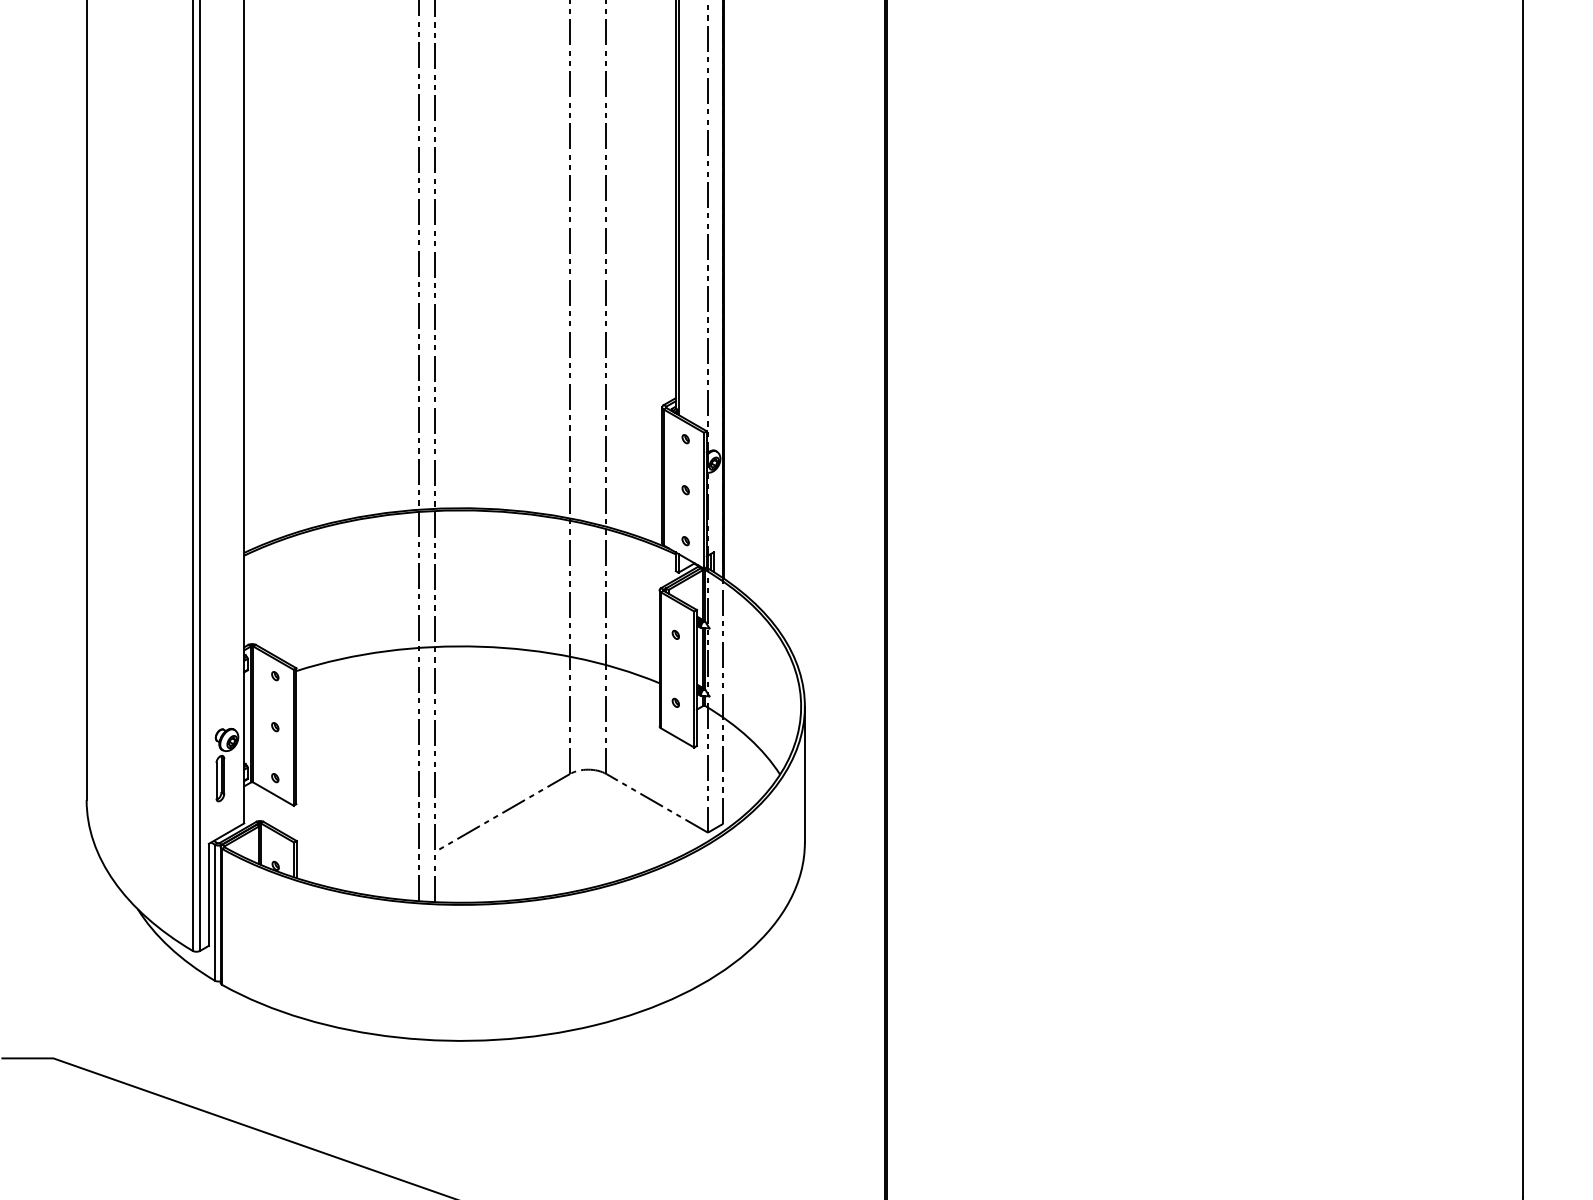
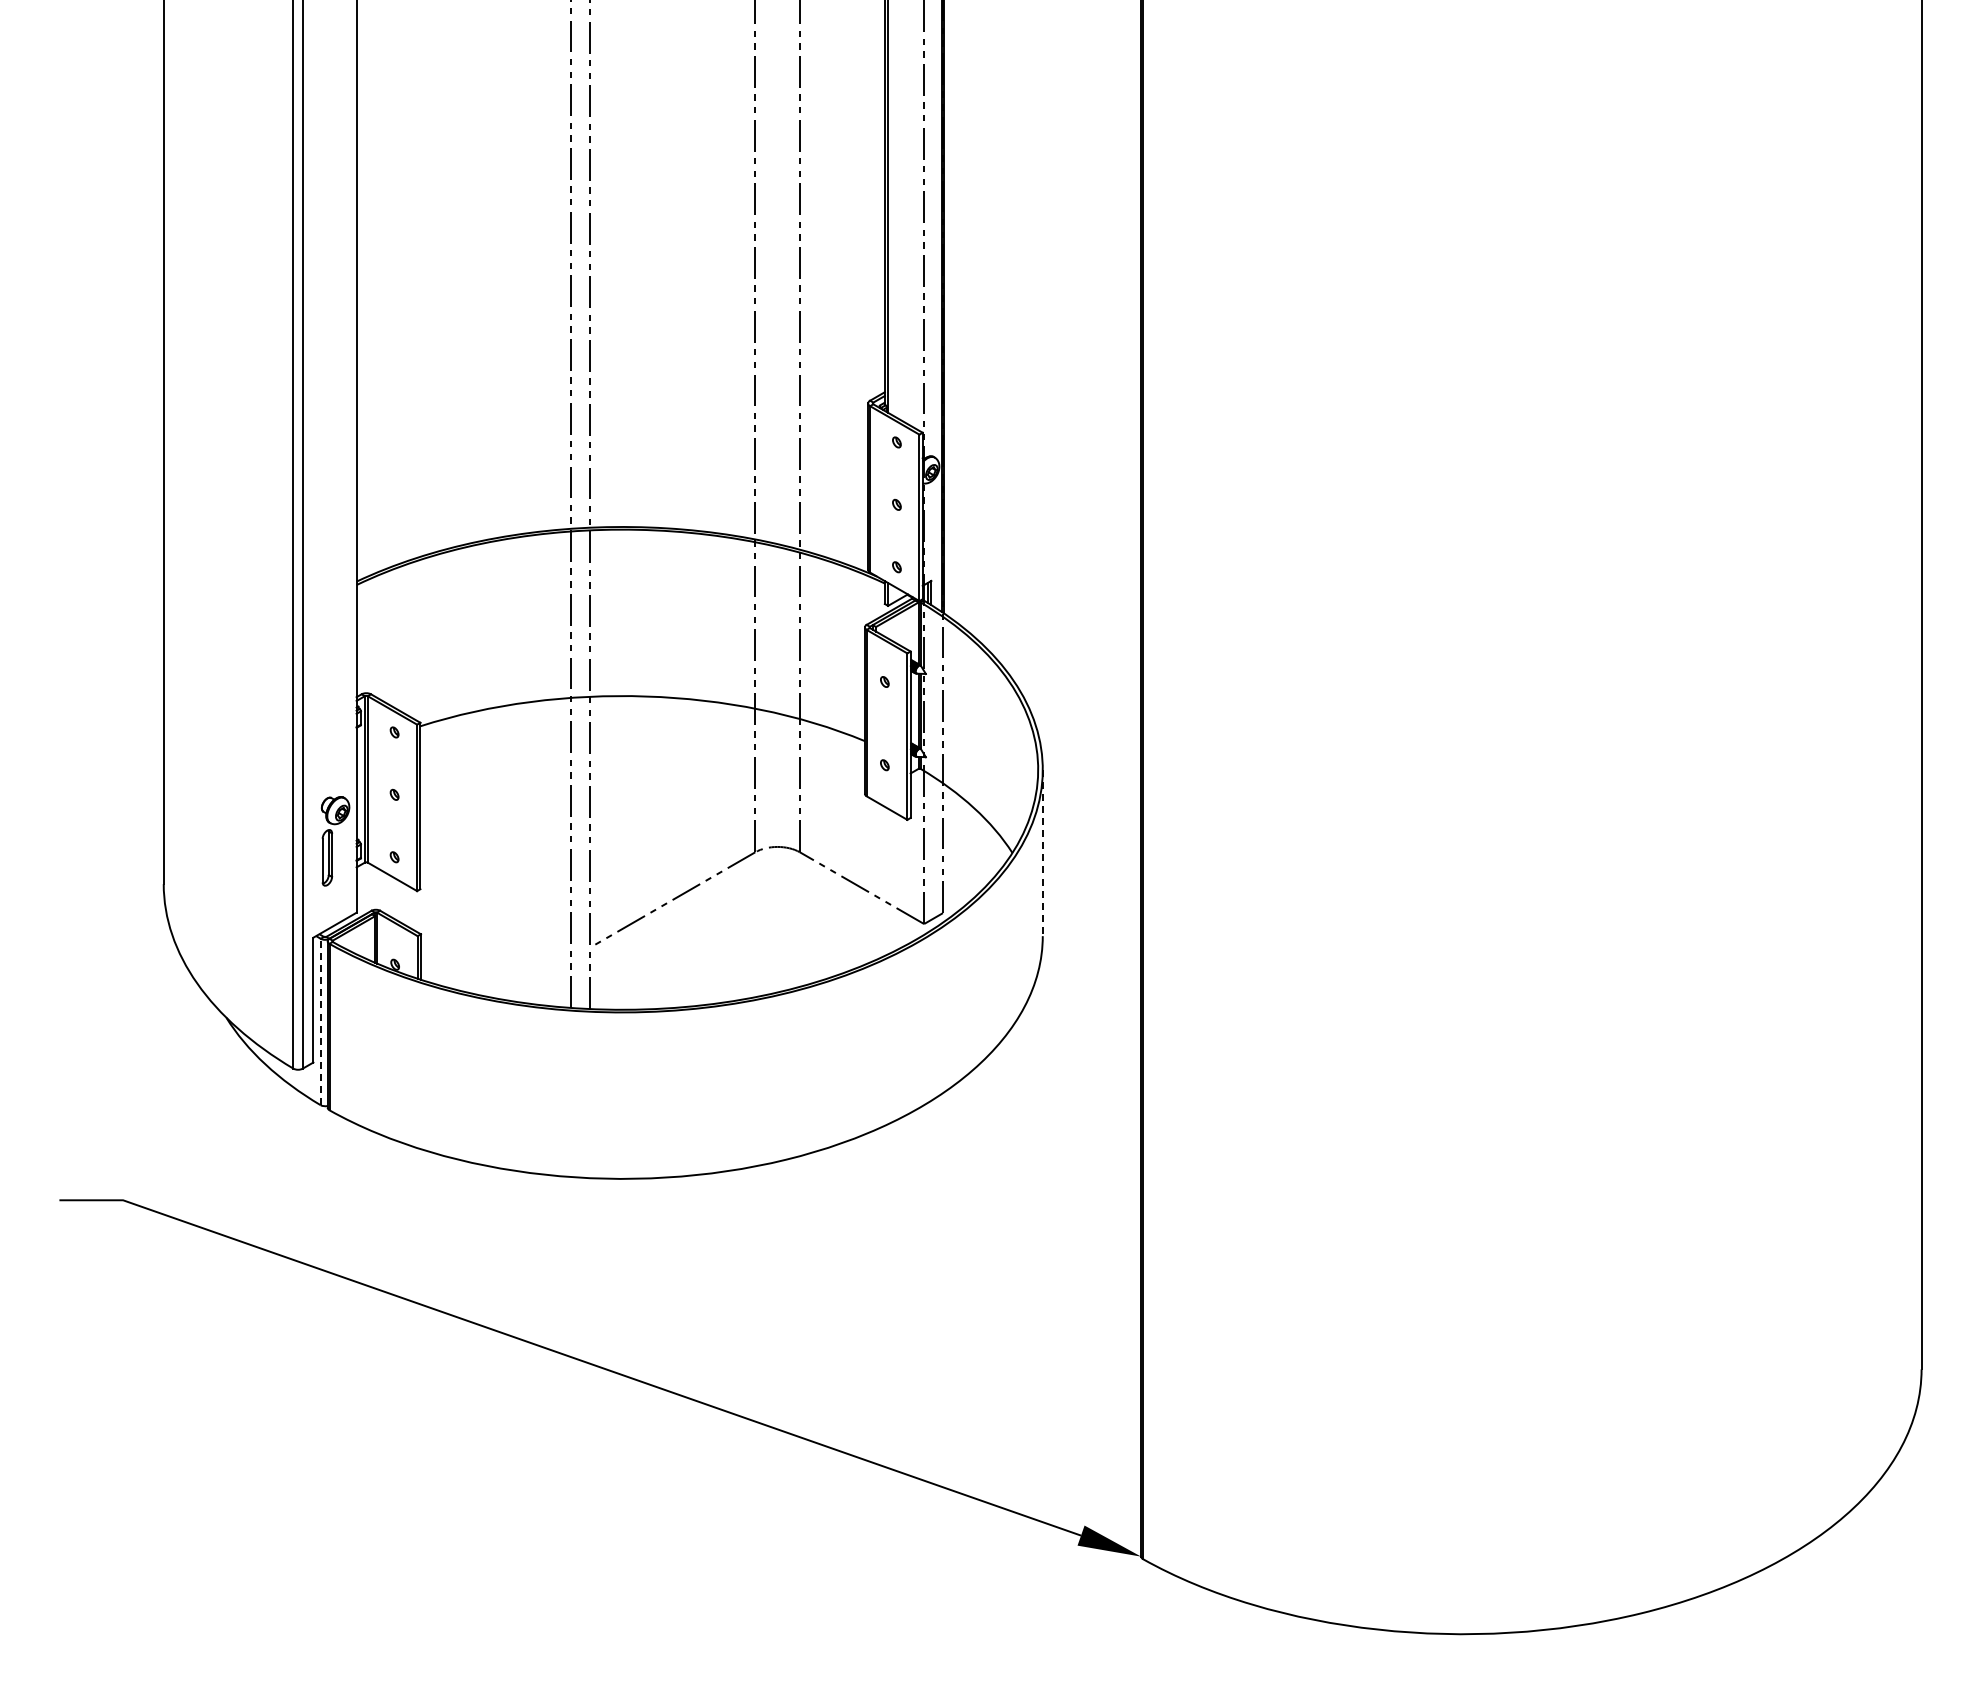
line: (804, 775) -> (1042, 853), solid -> dashed
line: (214, 912) -> (320, 1021), solid -> dashed

